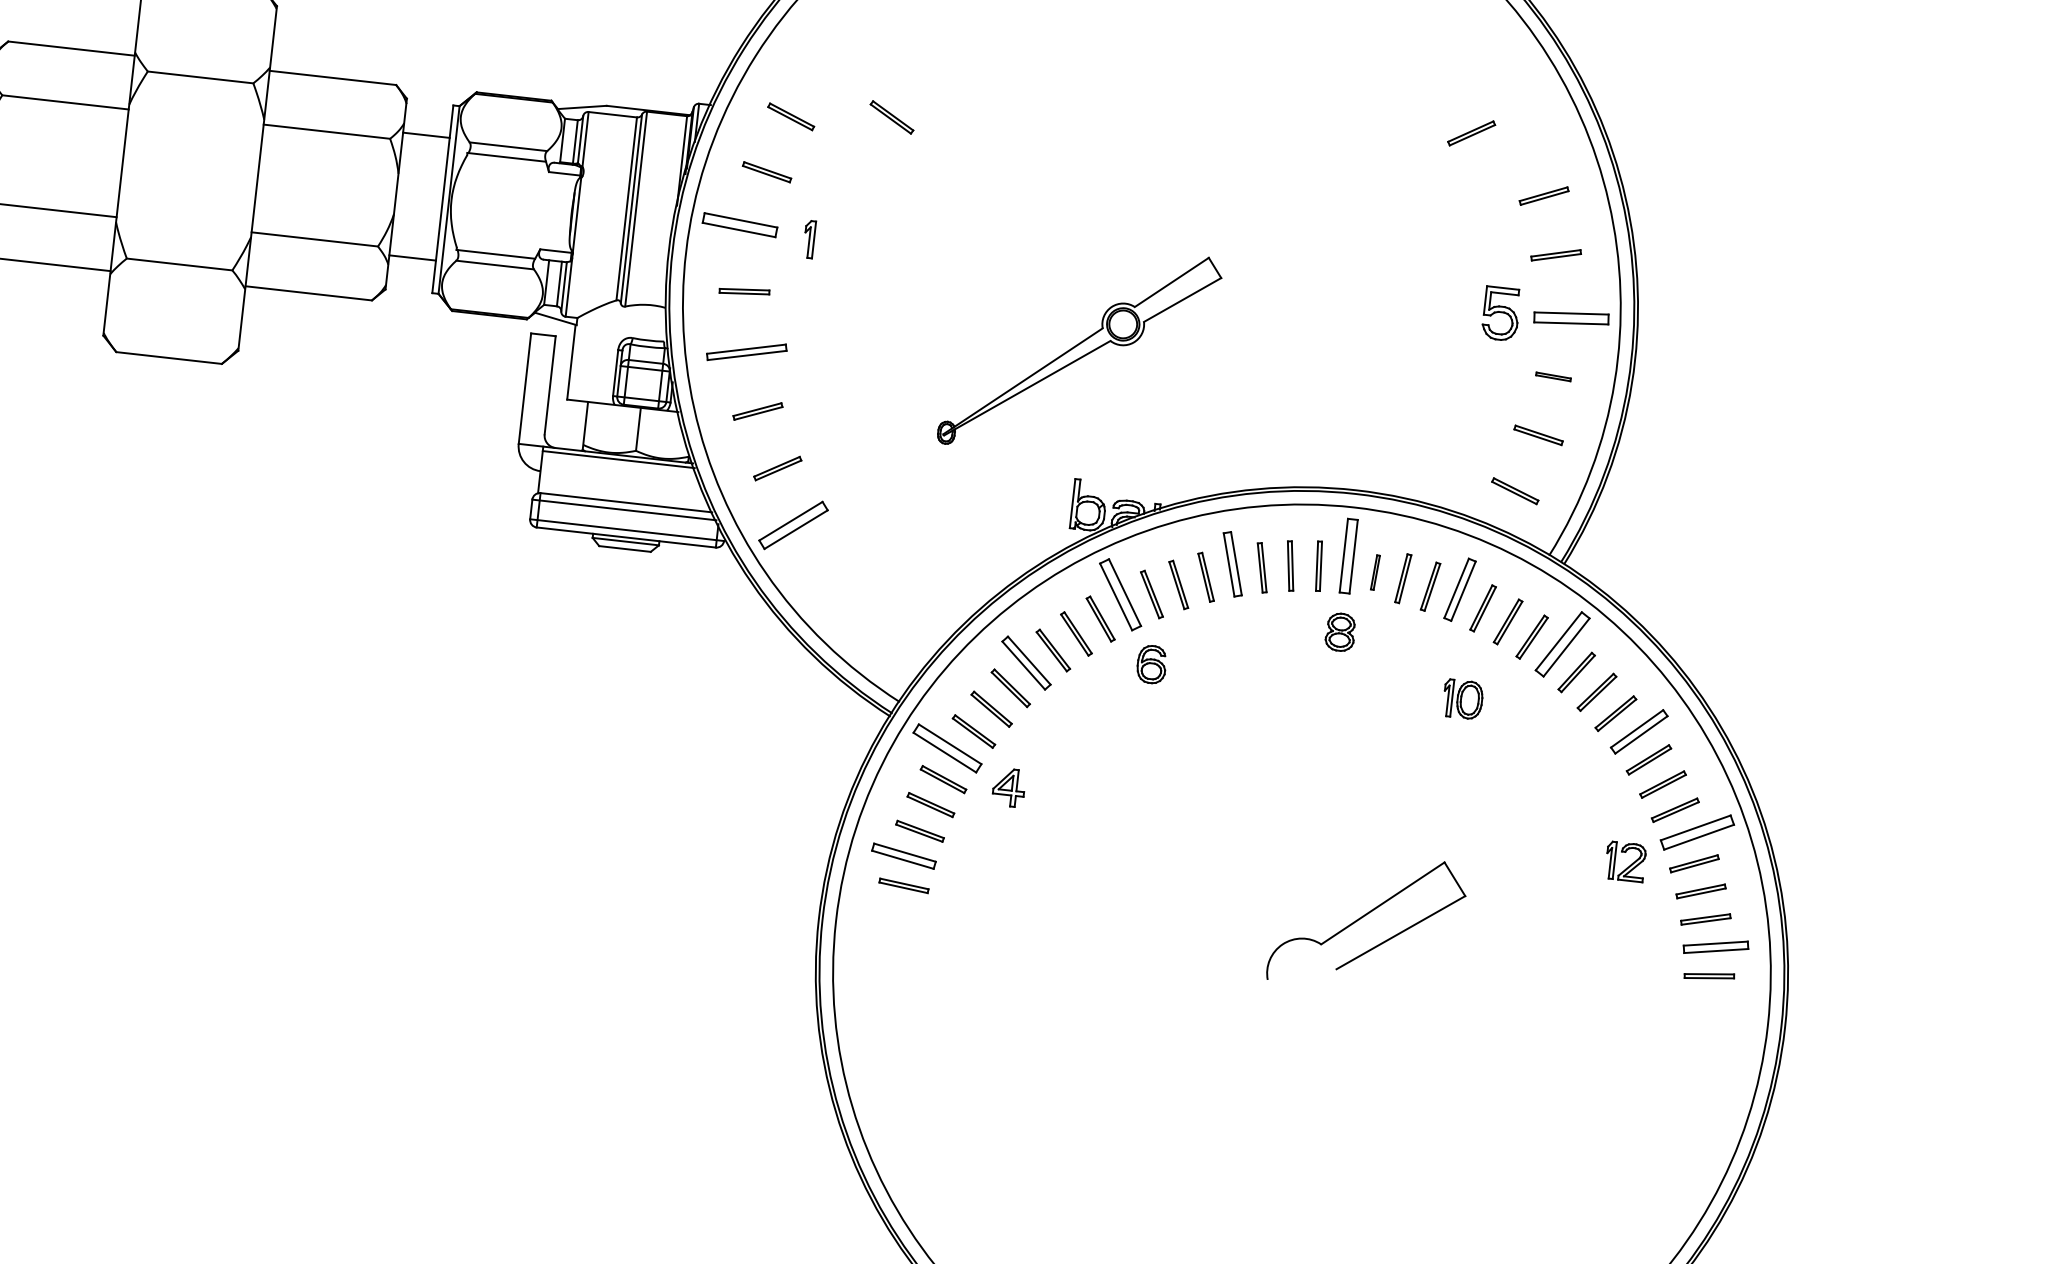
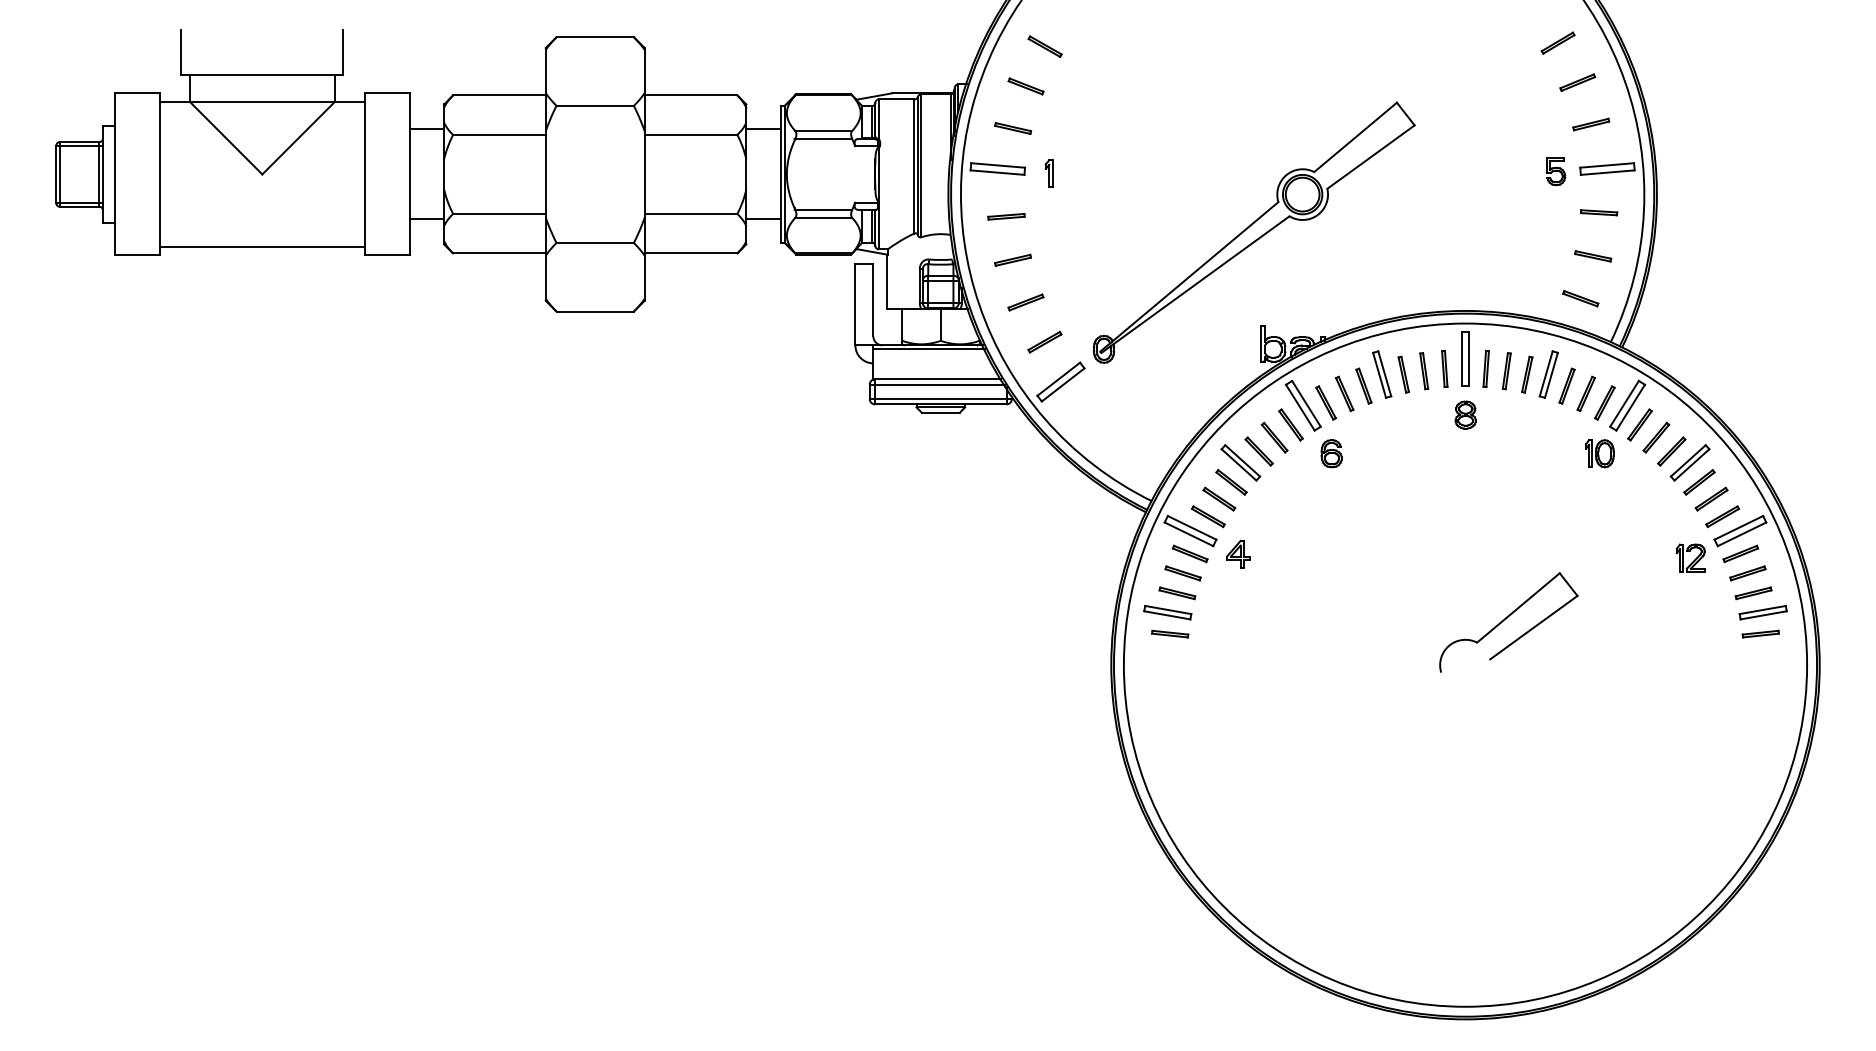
part: (891, 117) -> (1044, 46), moved
part: (1470, 132) -> (1557, 42), moved
part: (1501, 314) -> (1556, 171), size x0.71
part: (746, 350) -> (1012, 259), size x0.62
part: (1080, 351) -> (1254, 232), size x1.67
part: (1553, 376) -> (1599, 212), size x1.43
part: (1374, 571) -> (1485, 368), size x1.43
part: (1462, 699) -> (1599, 453), moved

